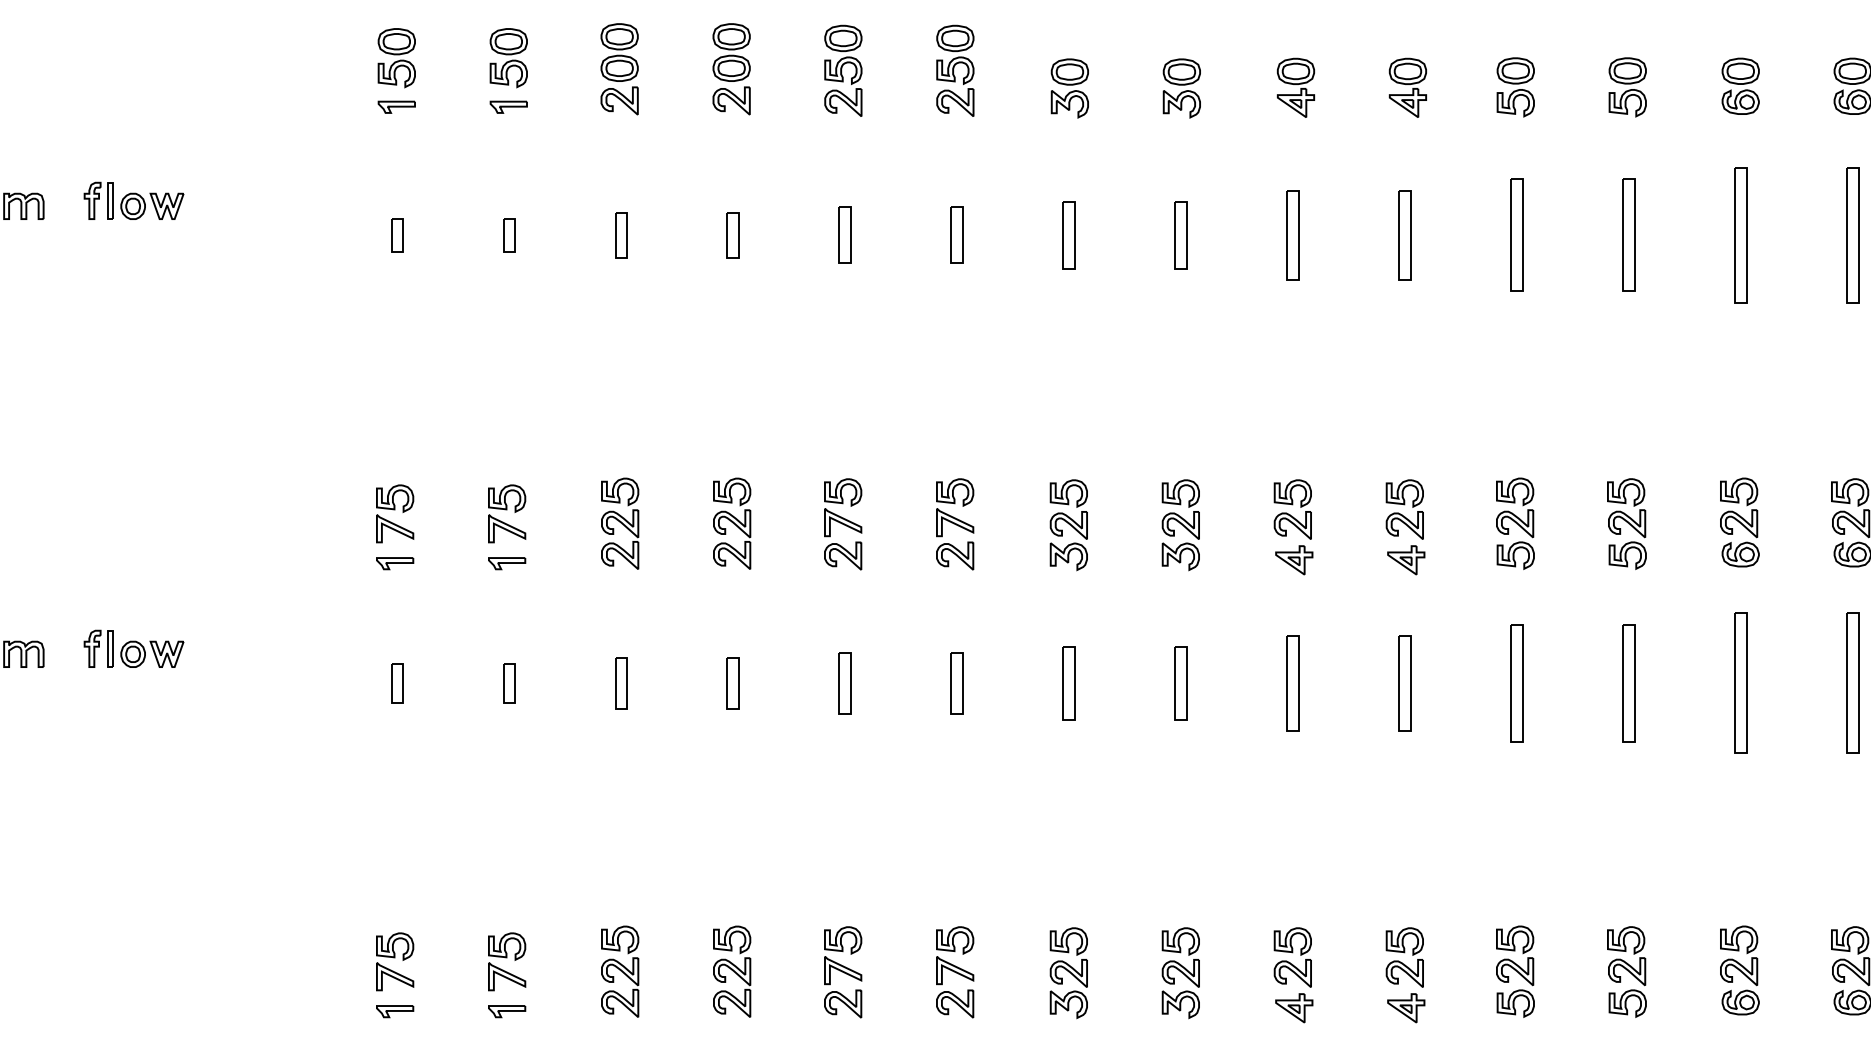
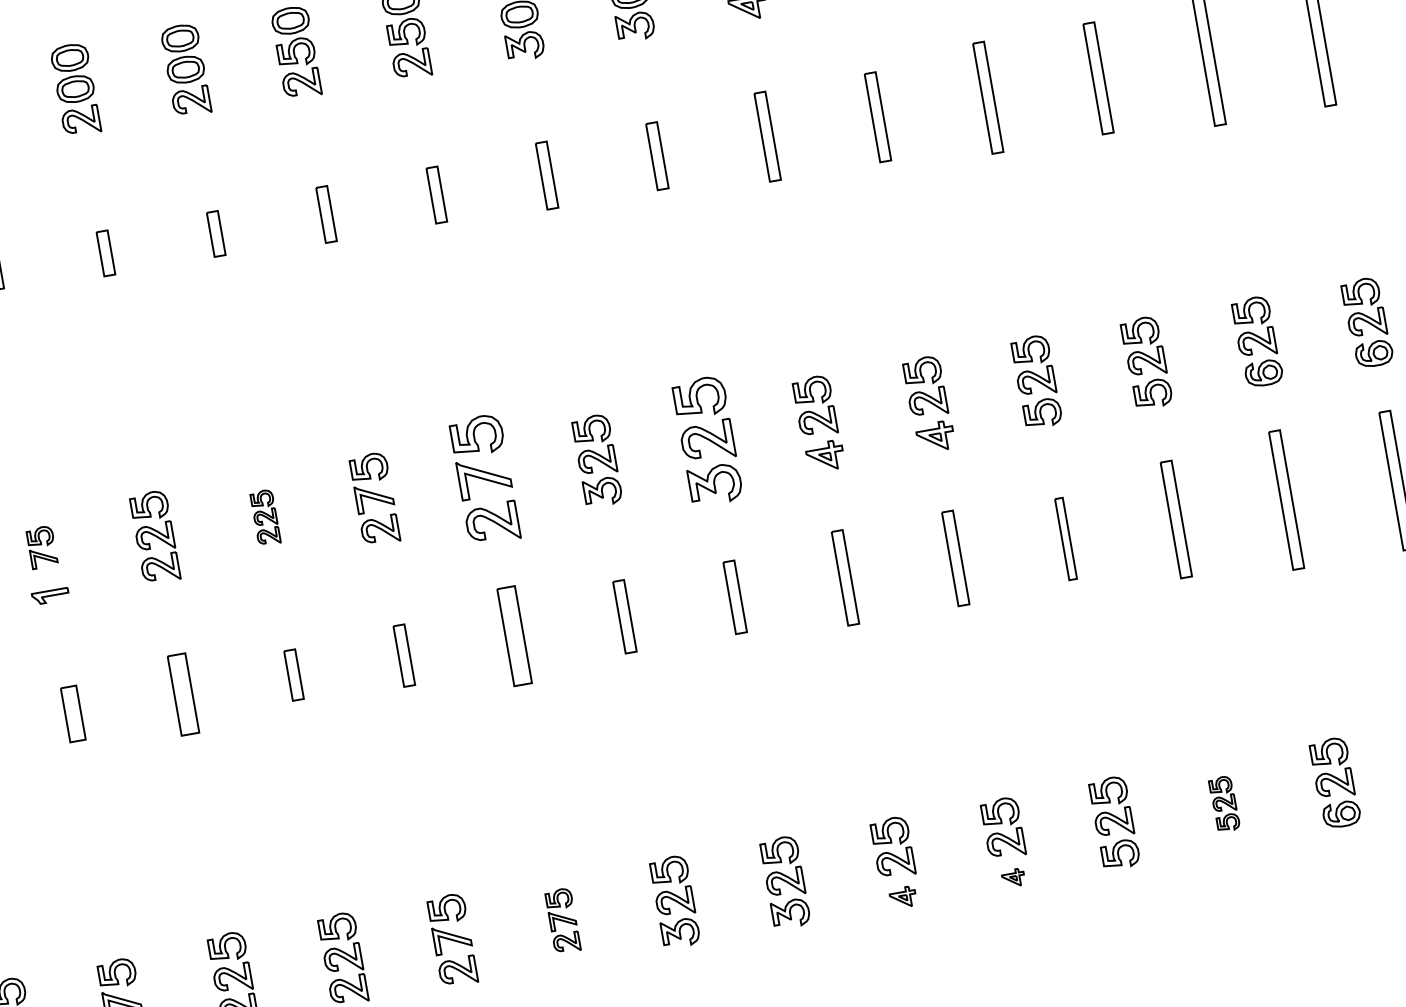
part: (507, 513) -> (42, 546), size x0.7
part: (732, 523) -> (265, 517), size x0.6
part: (955, 524) -> (485, 479), size x1.4
part: (1180, 525) -> (707, 441), size x1.4
part: (509, 683) -> (73, 714), size x1.4
part: (621, 683) -> (184, 694), size x1.6
part: (956, 683) -> (514, 636), size x1.6
part: (1516, 683) -> (1065, 539), size x0.7
part: (1626, 971) -> (1223, 803), size x0.6
part: (955, 972) -> (563, 921), size x0.7
part: (1294, 1008) -> (903, 897), size x0.7
part: (1406, 1008) -> (1013, 878), size x0.6

